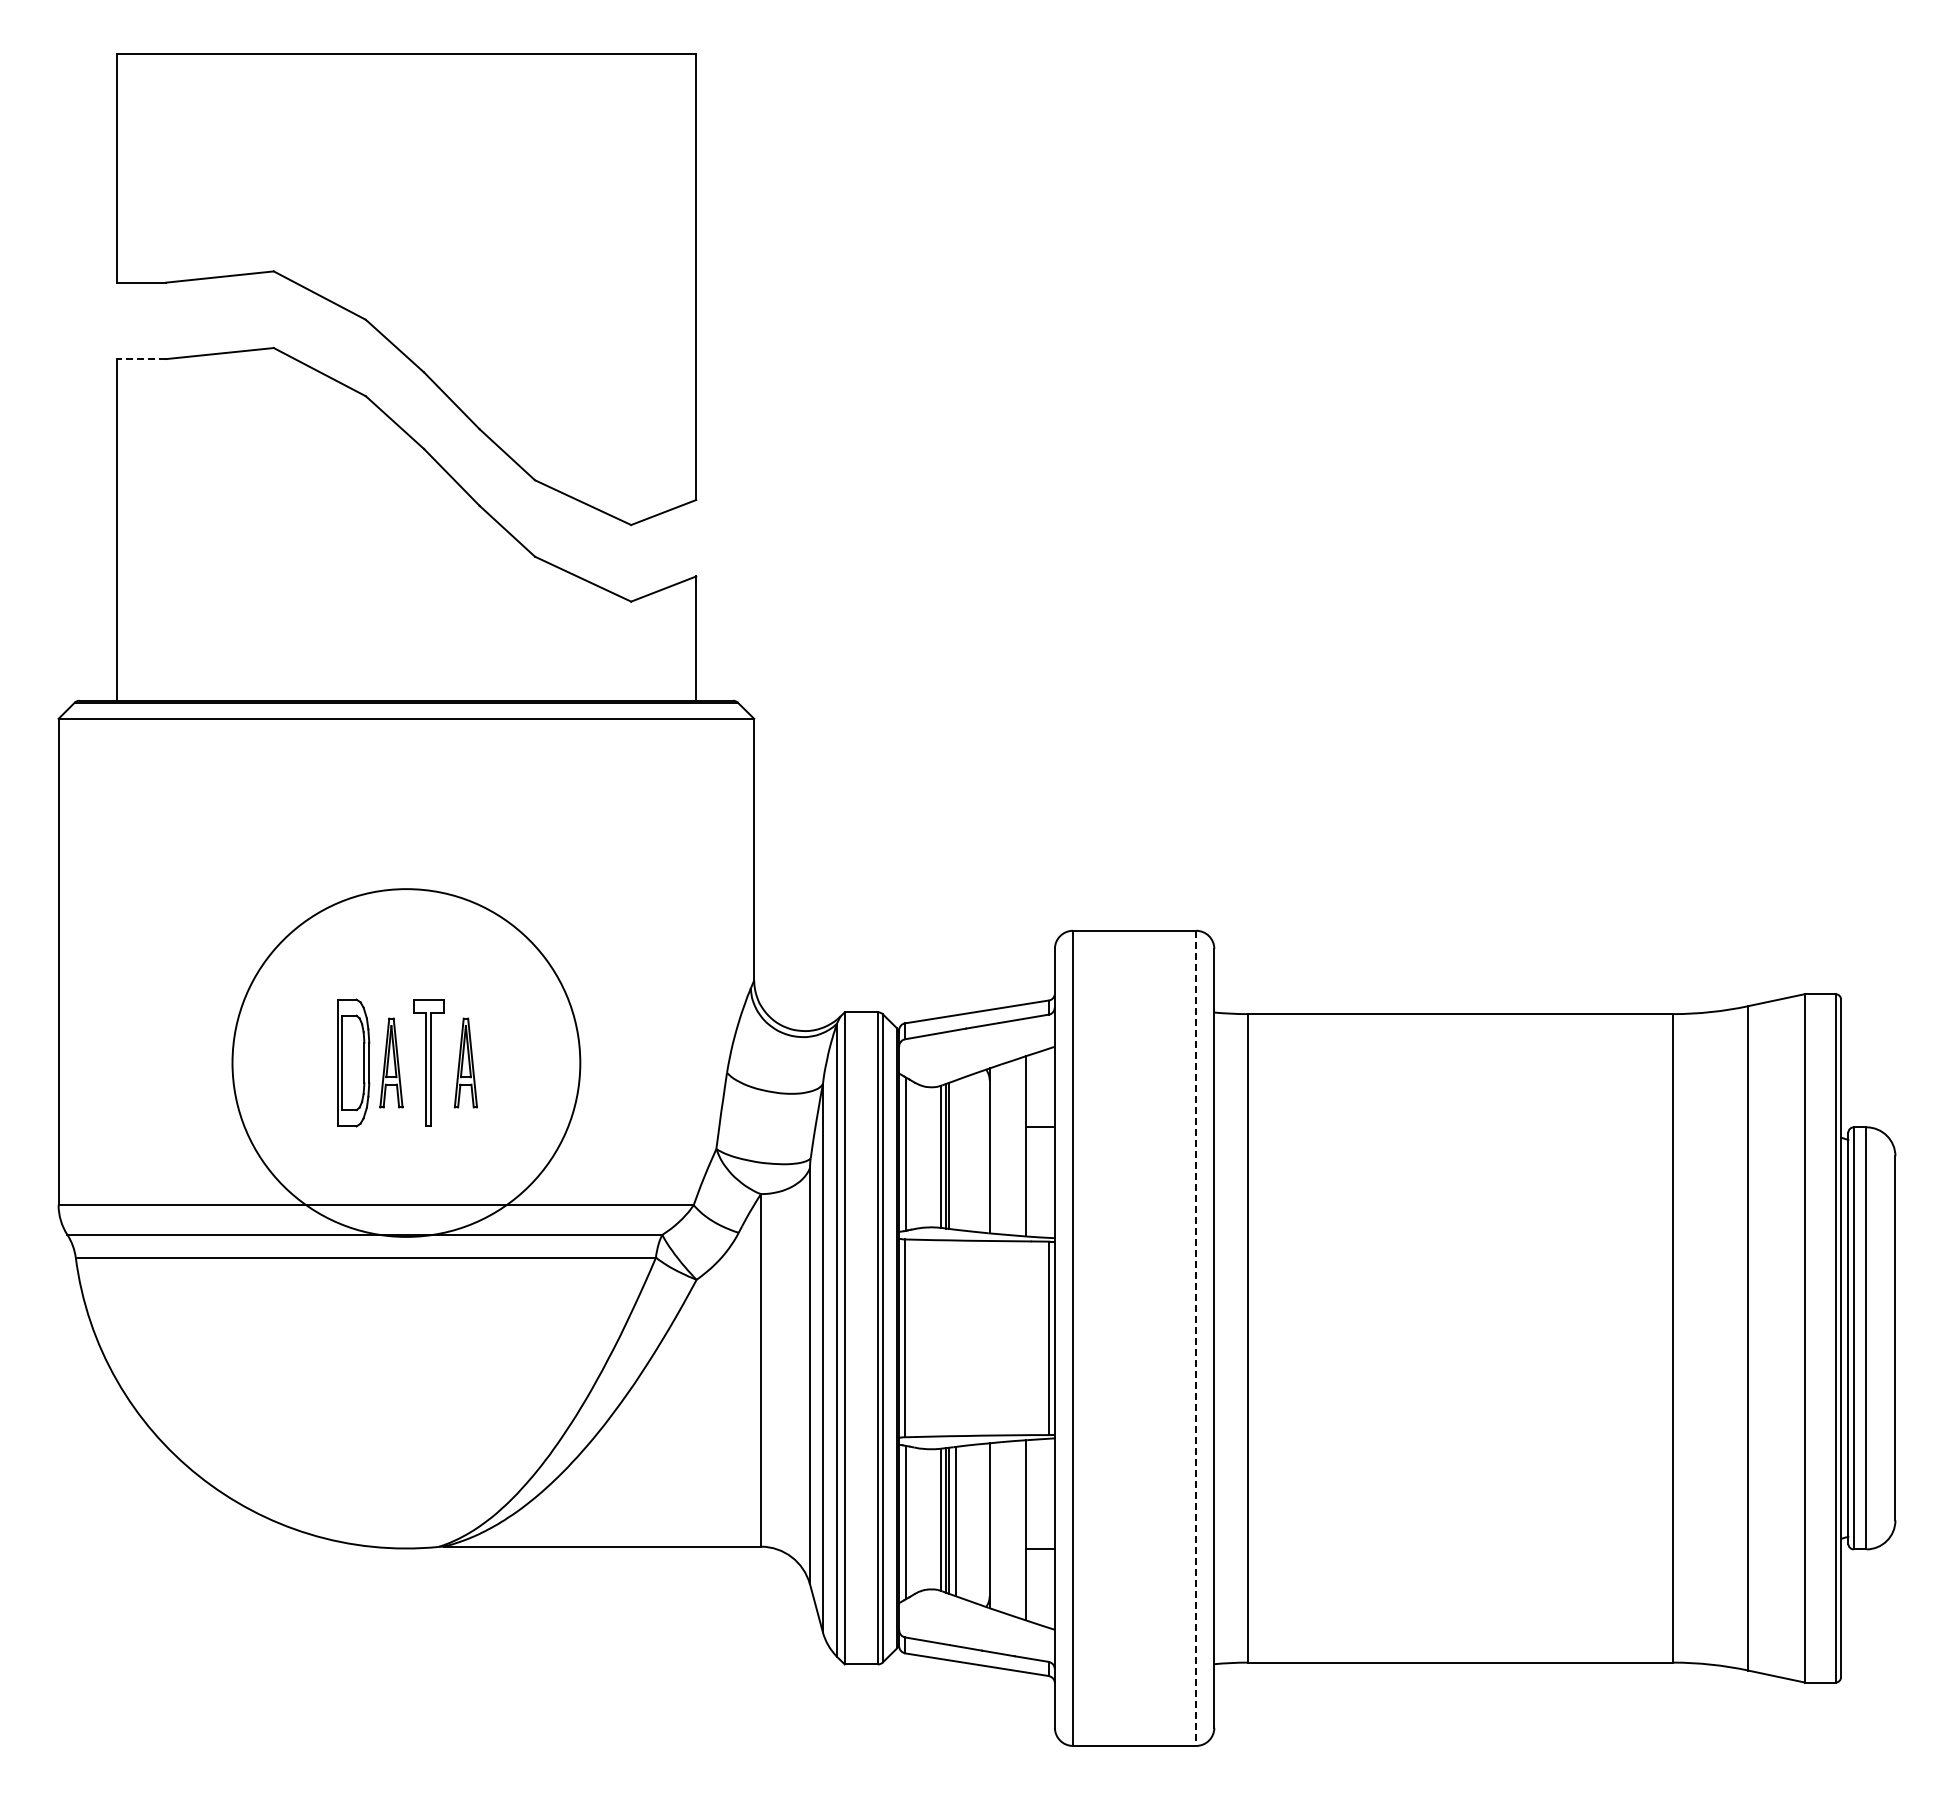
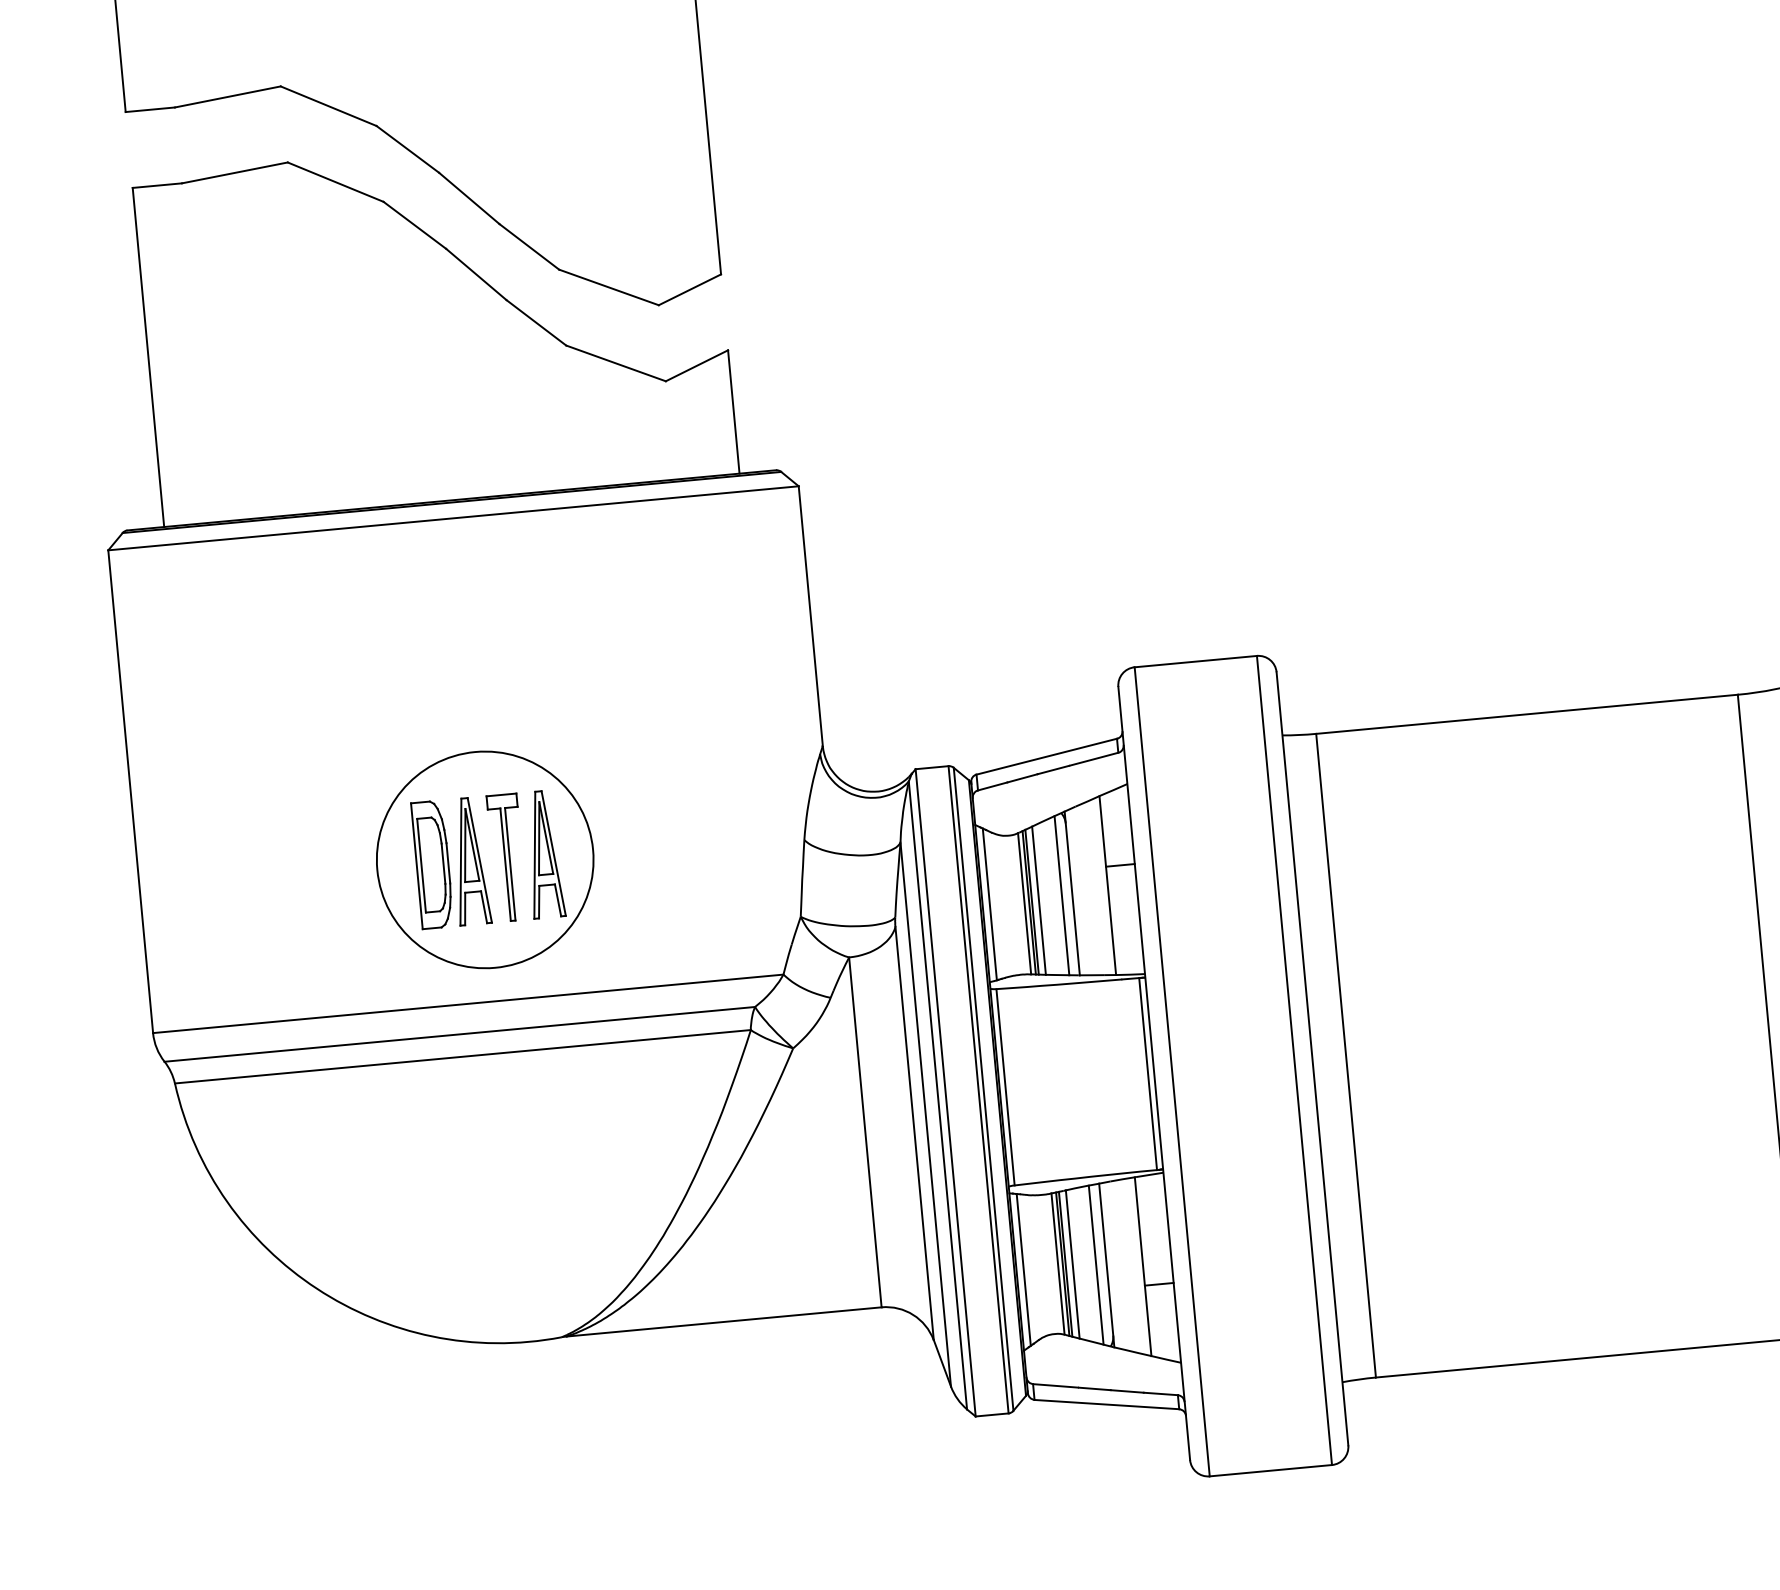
line: (141, 359) -> (157, 186), dashed -> solid
part: (391, 1062) -> (470, 860), size x1.43
circle: (406, 1062) -> (485, 859), size x0.62
part: (465, 1062) -> (543, 853), size x1.43
line: (979, 1152) -> (1062, 895), added
line: (955, 1154) -> (1038, 900), added
line: (1196, 1338) -> (1294, 1060), dashed -> solid
line: (979, 1524) -> (1096, 1265), added

